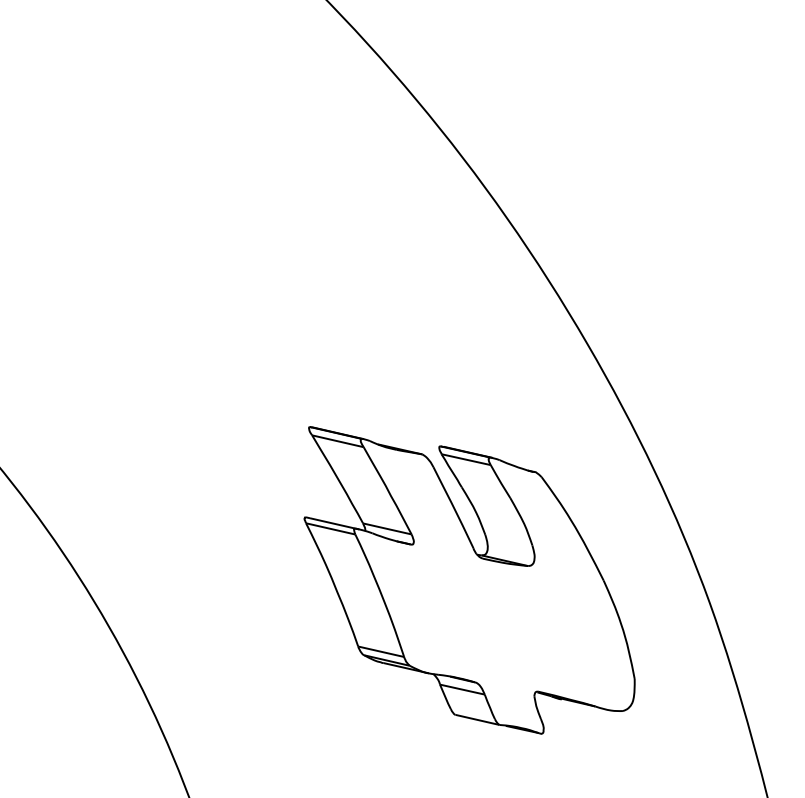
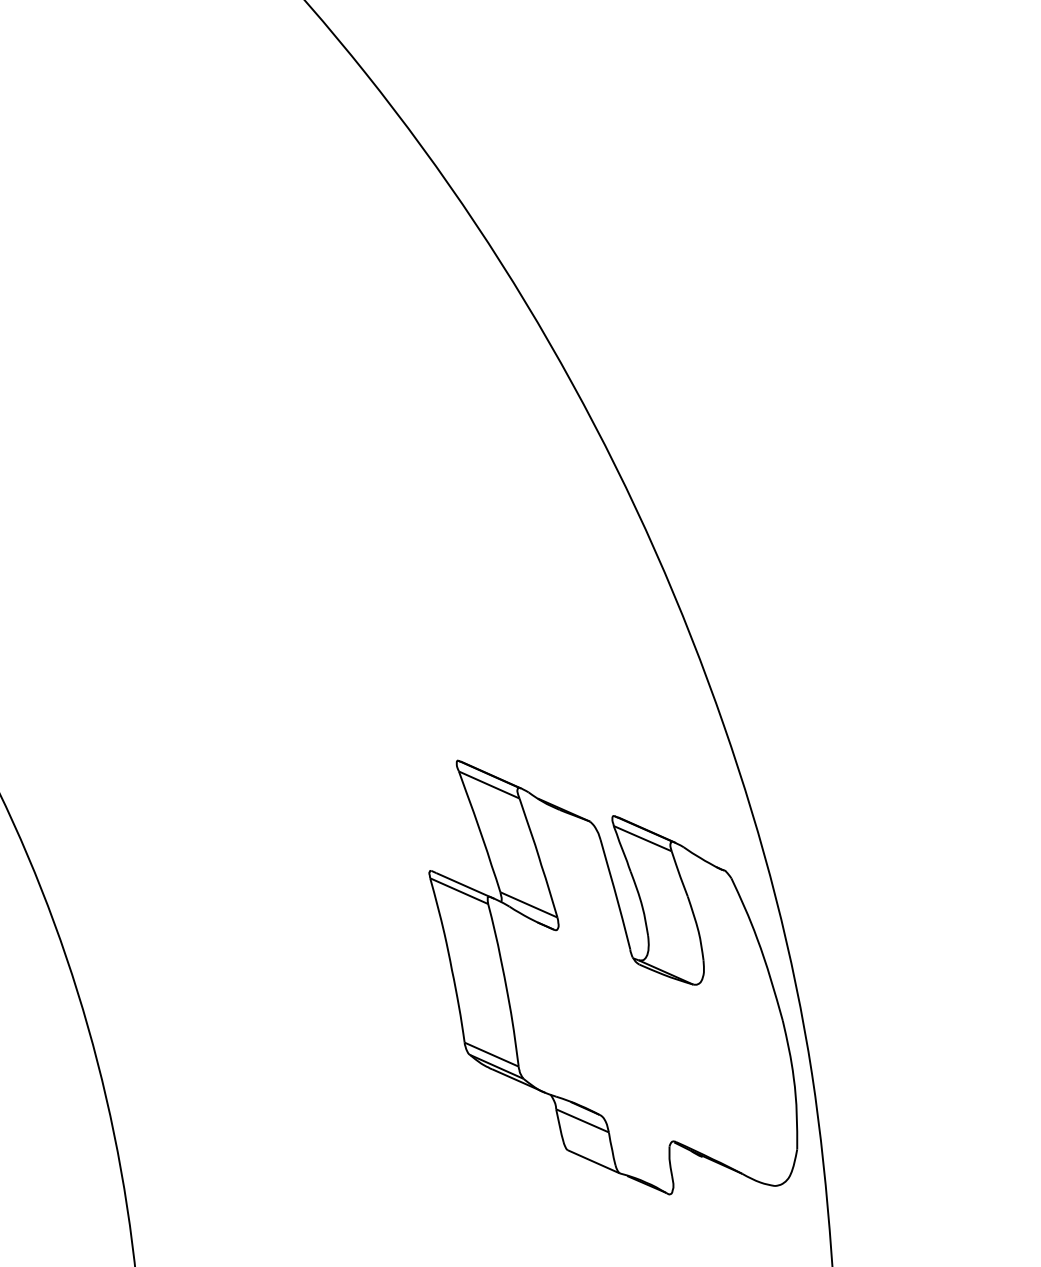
part: (464, 572) -> (613, 977), moved

